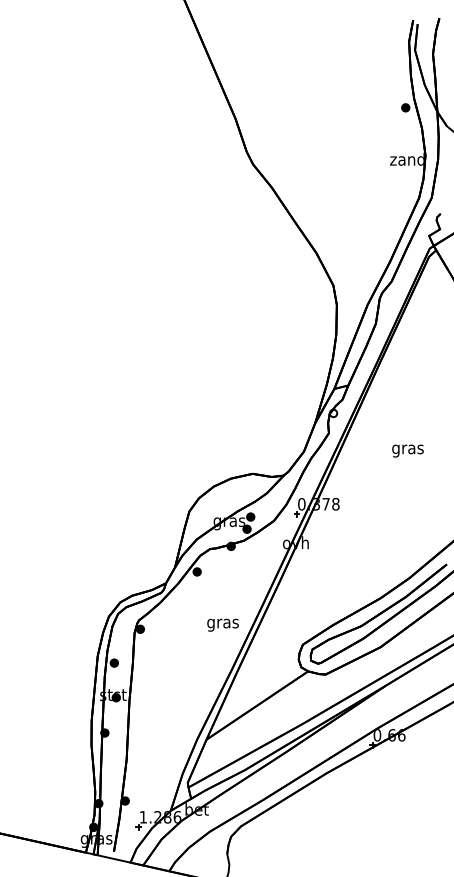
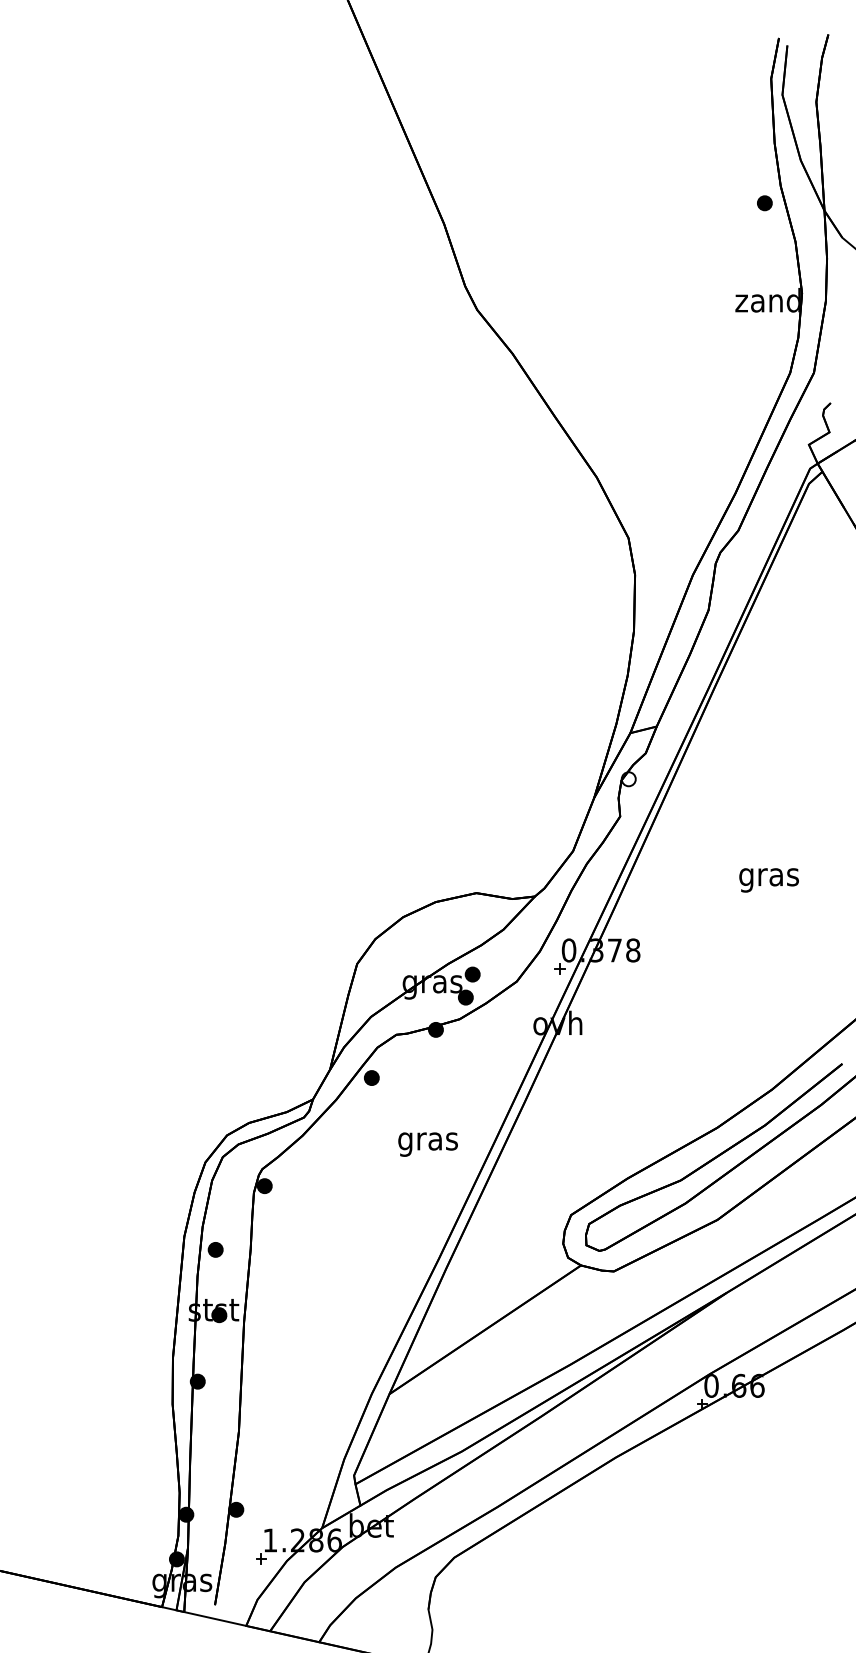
text: (407, 450) -> (768, 879), moved
text: (222, 624) -> (427, 1143), moved

